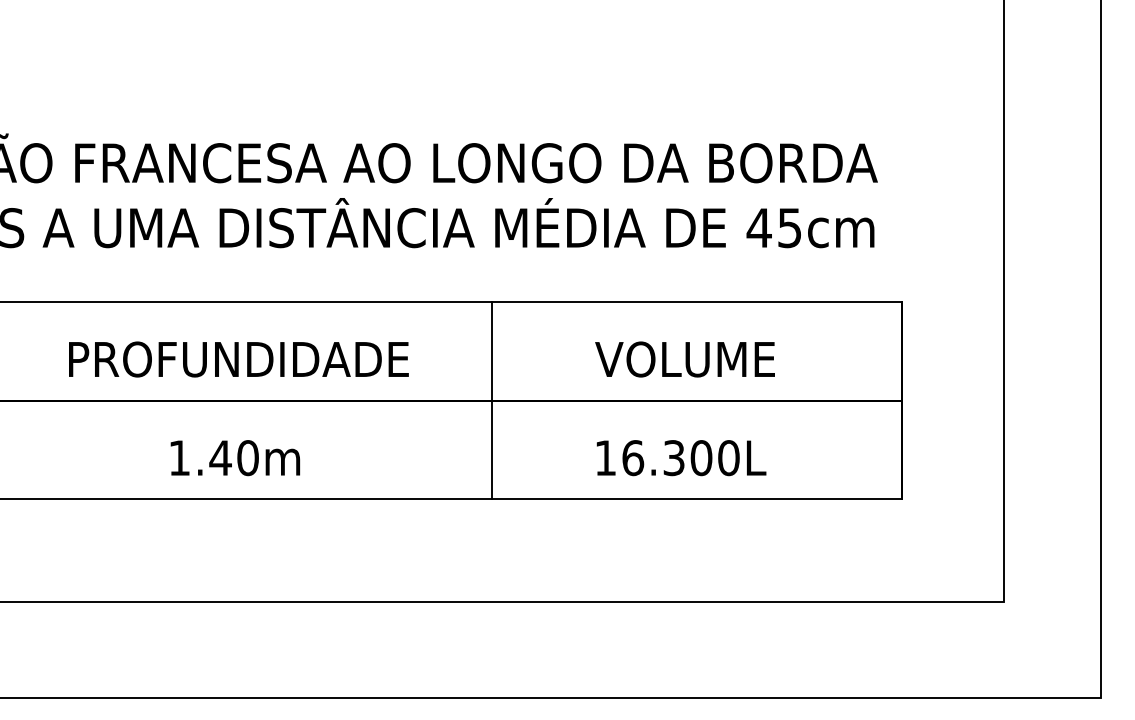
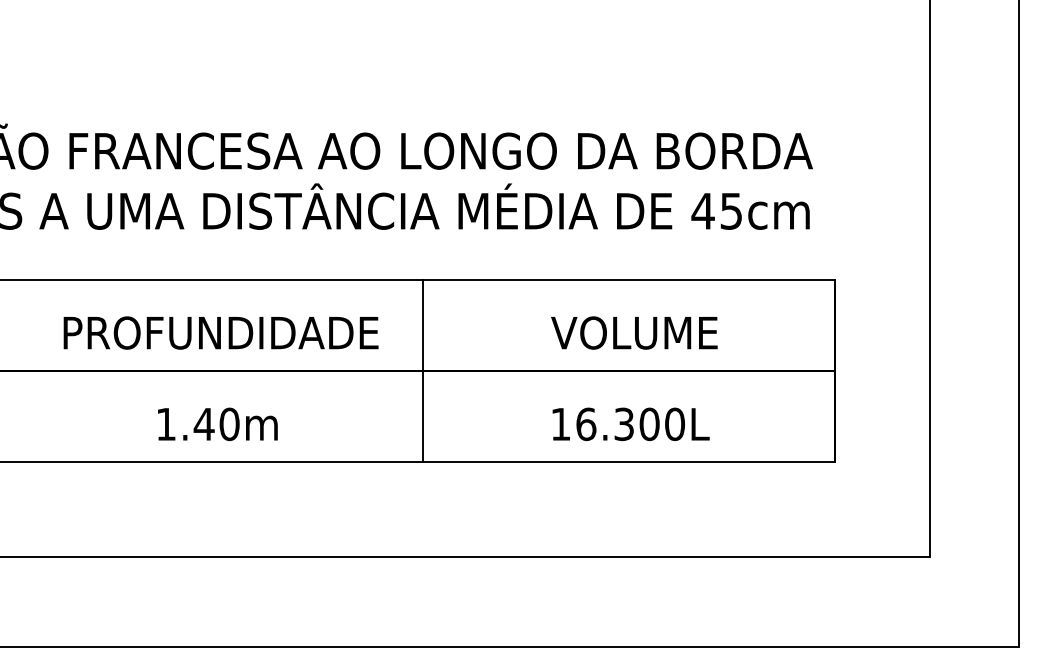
line: (491, 399) -> (423, 370), moved

